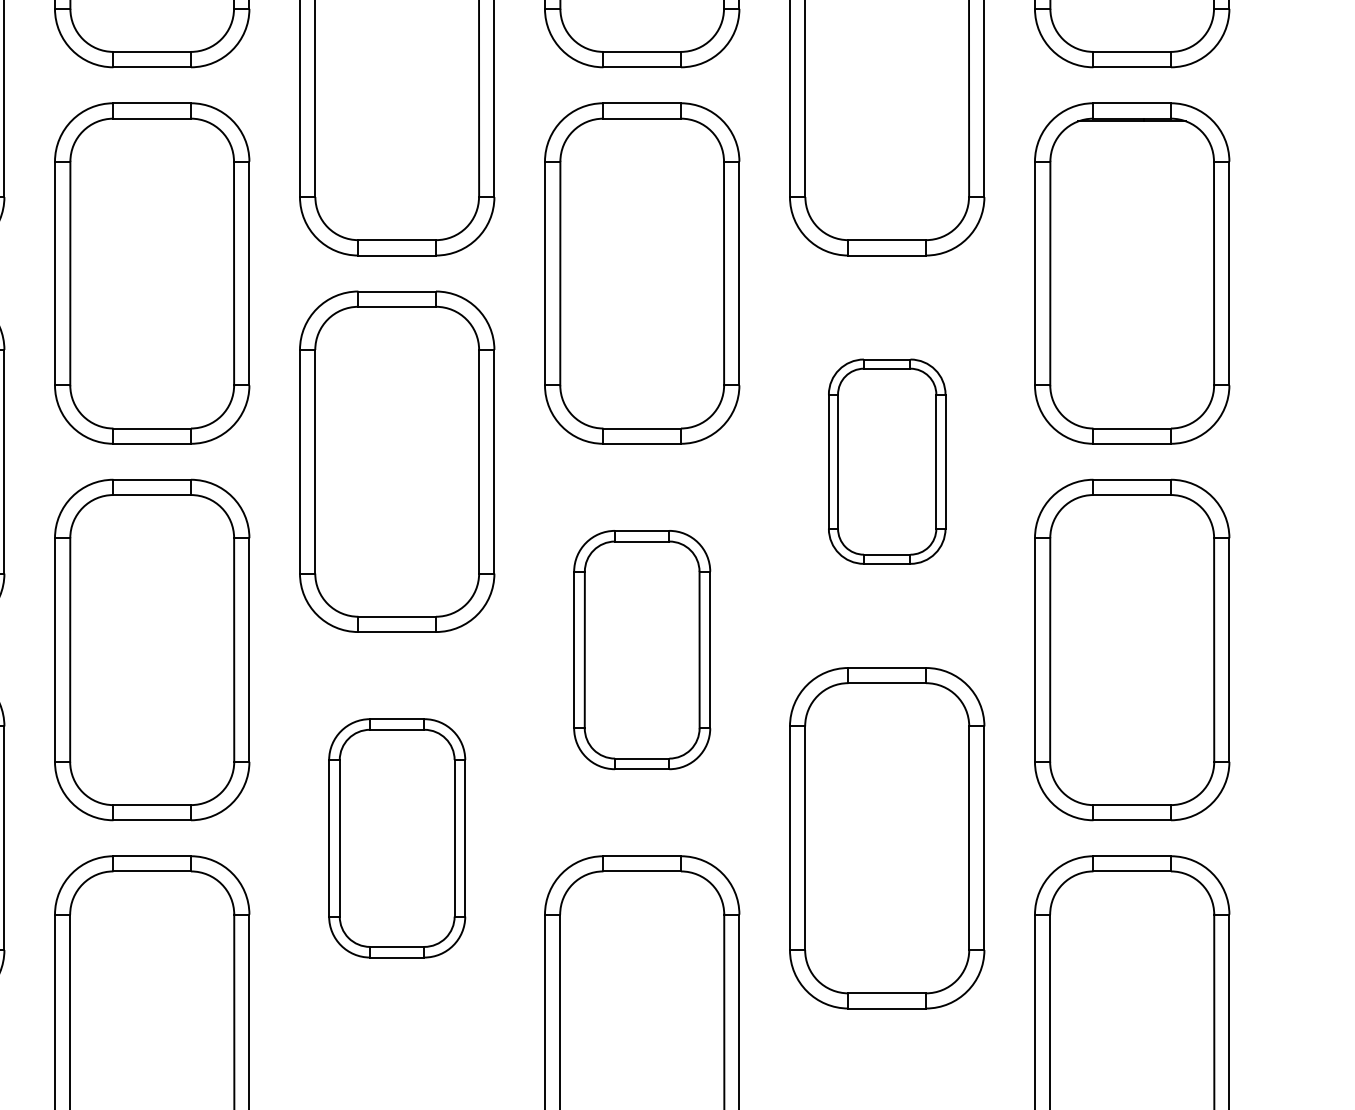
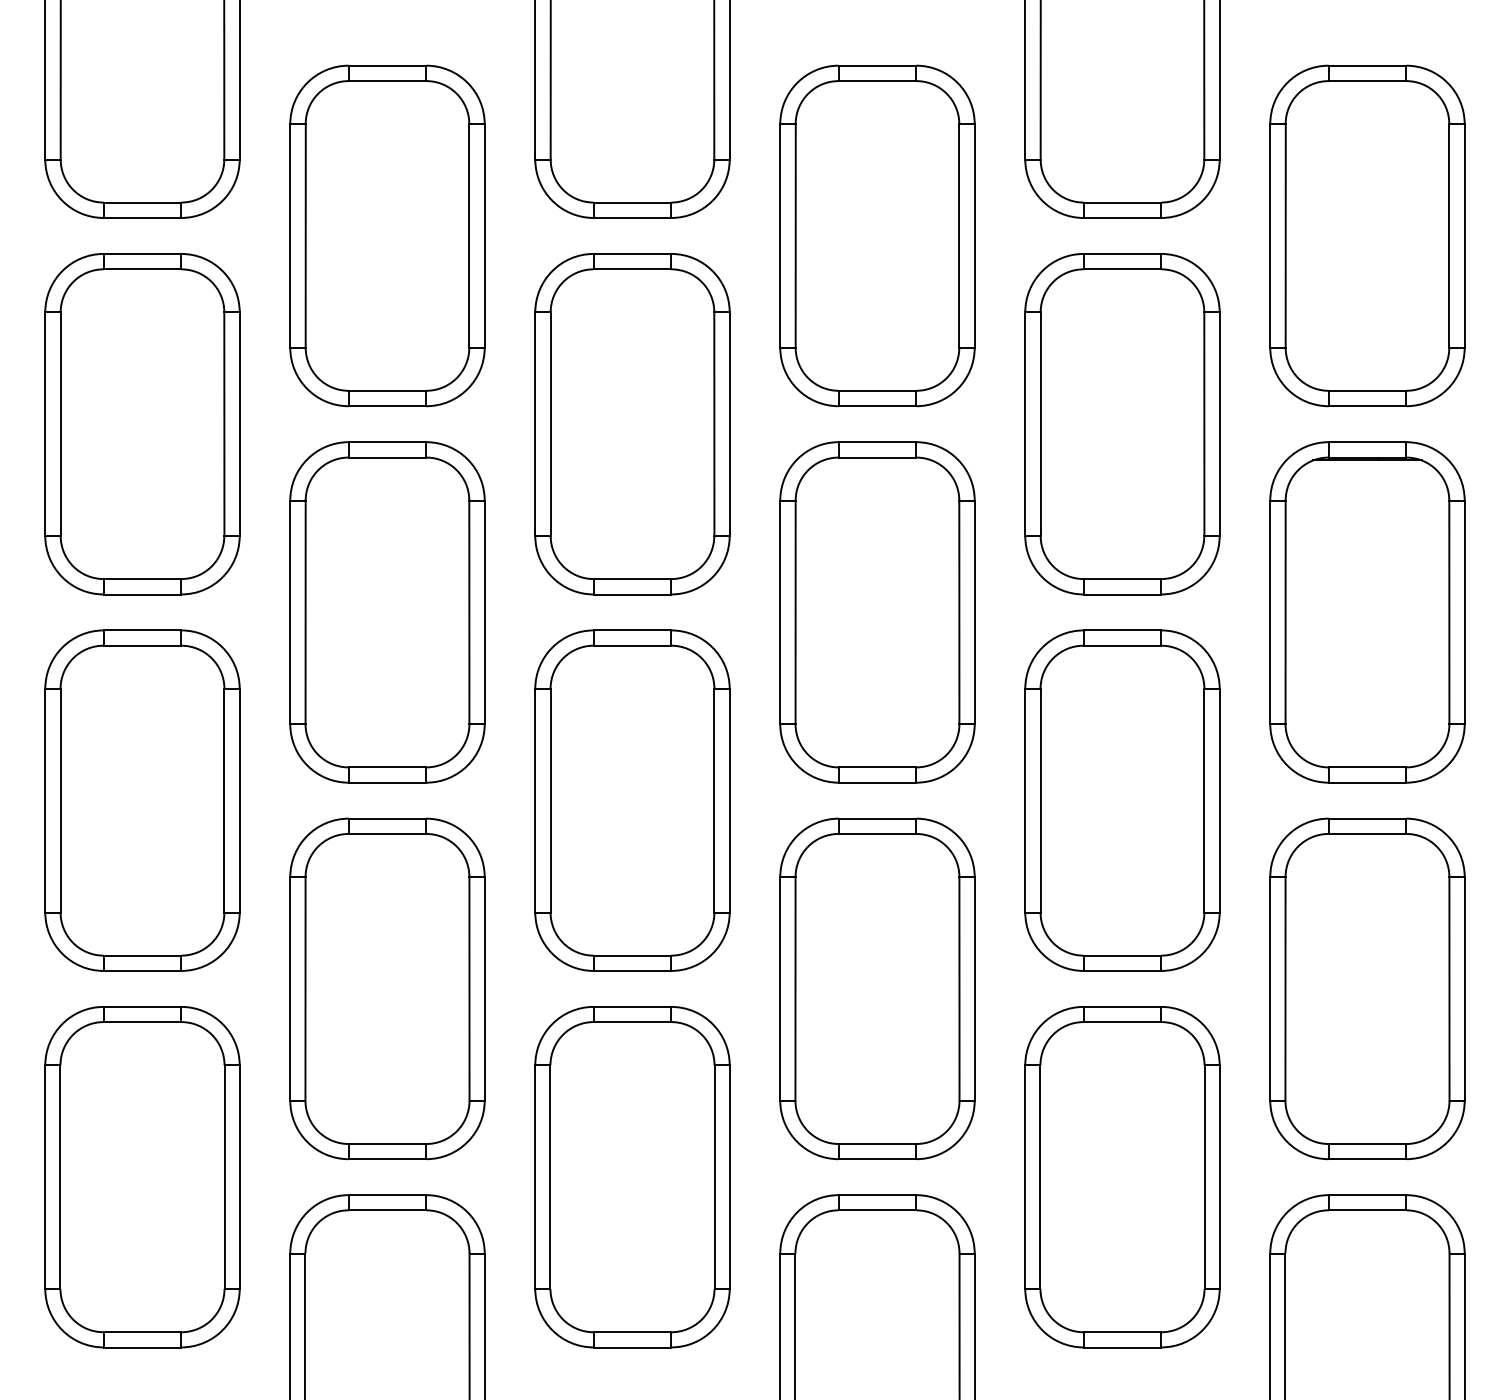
part: (887, 461) -> (1122, 800), size x1.67
part: (642, 649) -> (877, 988), size x1.43
part: (397, 838) -> (632, 1177), size x1.43

